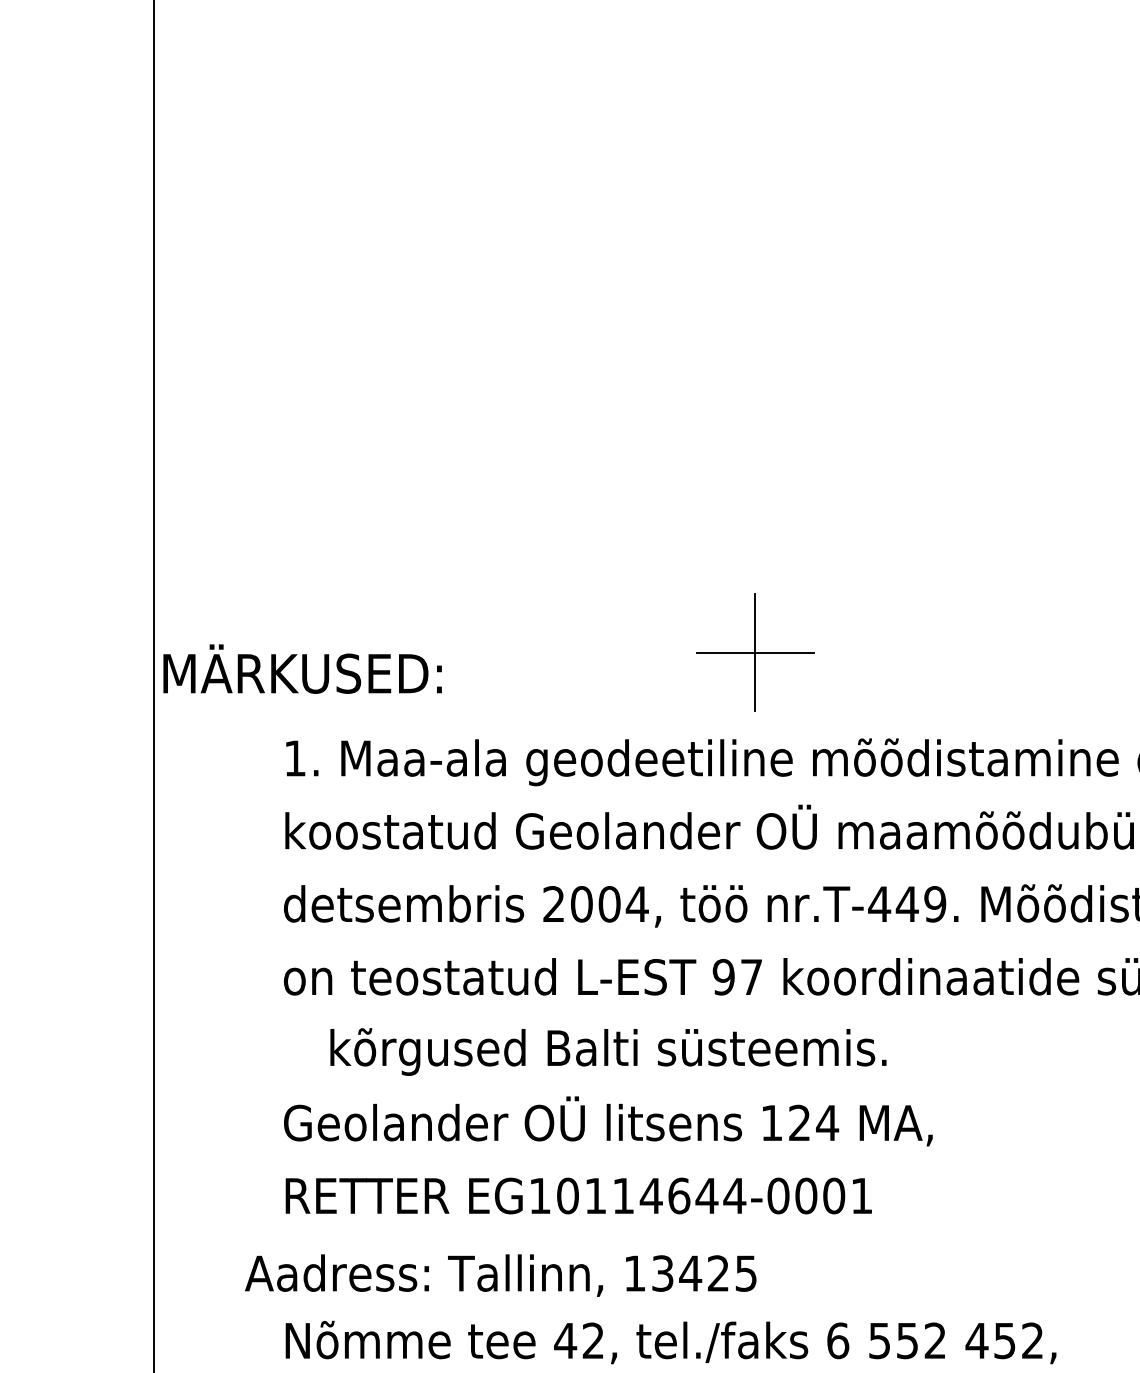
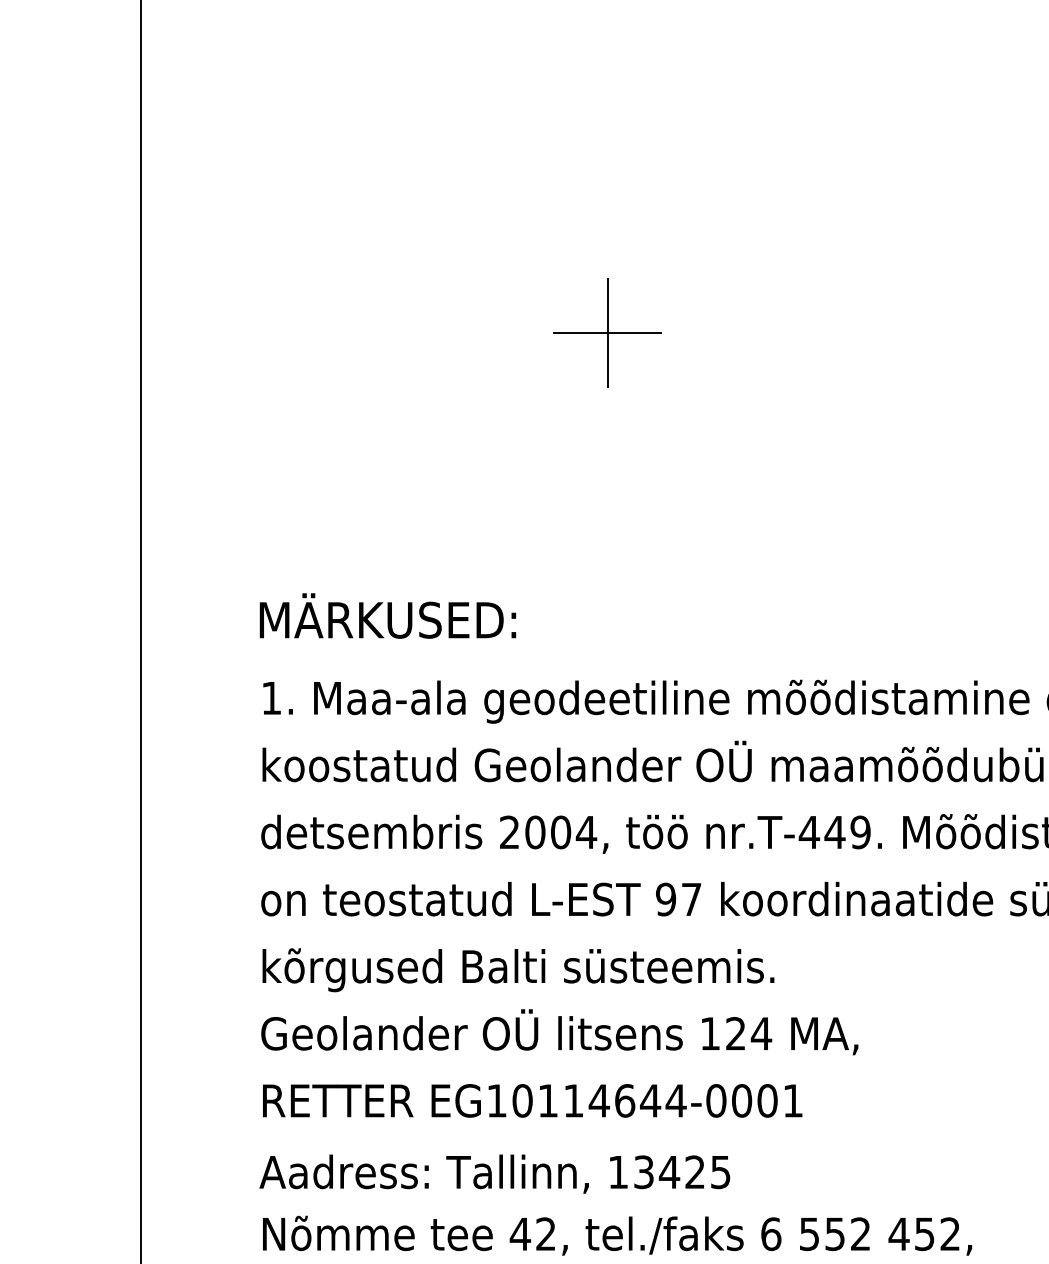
part: (755, 652) -> (607, 332), moved
text: (302, 668) -> (387, 615), moved
text: (608, 1051) -> (518, 969), moved
text: (500, 1275) -> (494, 1174), moved

